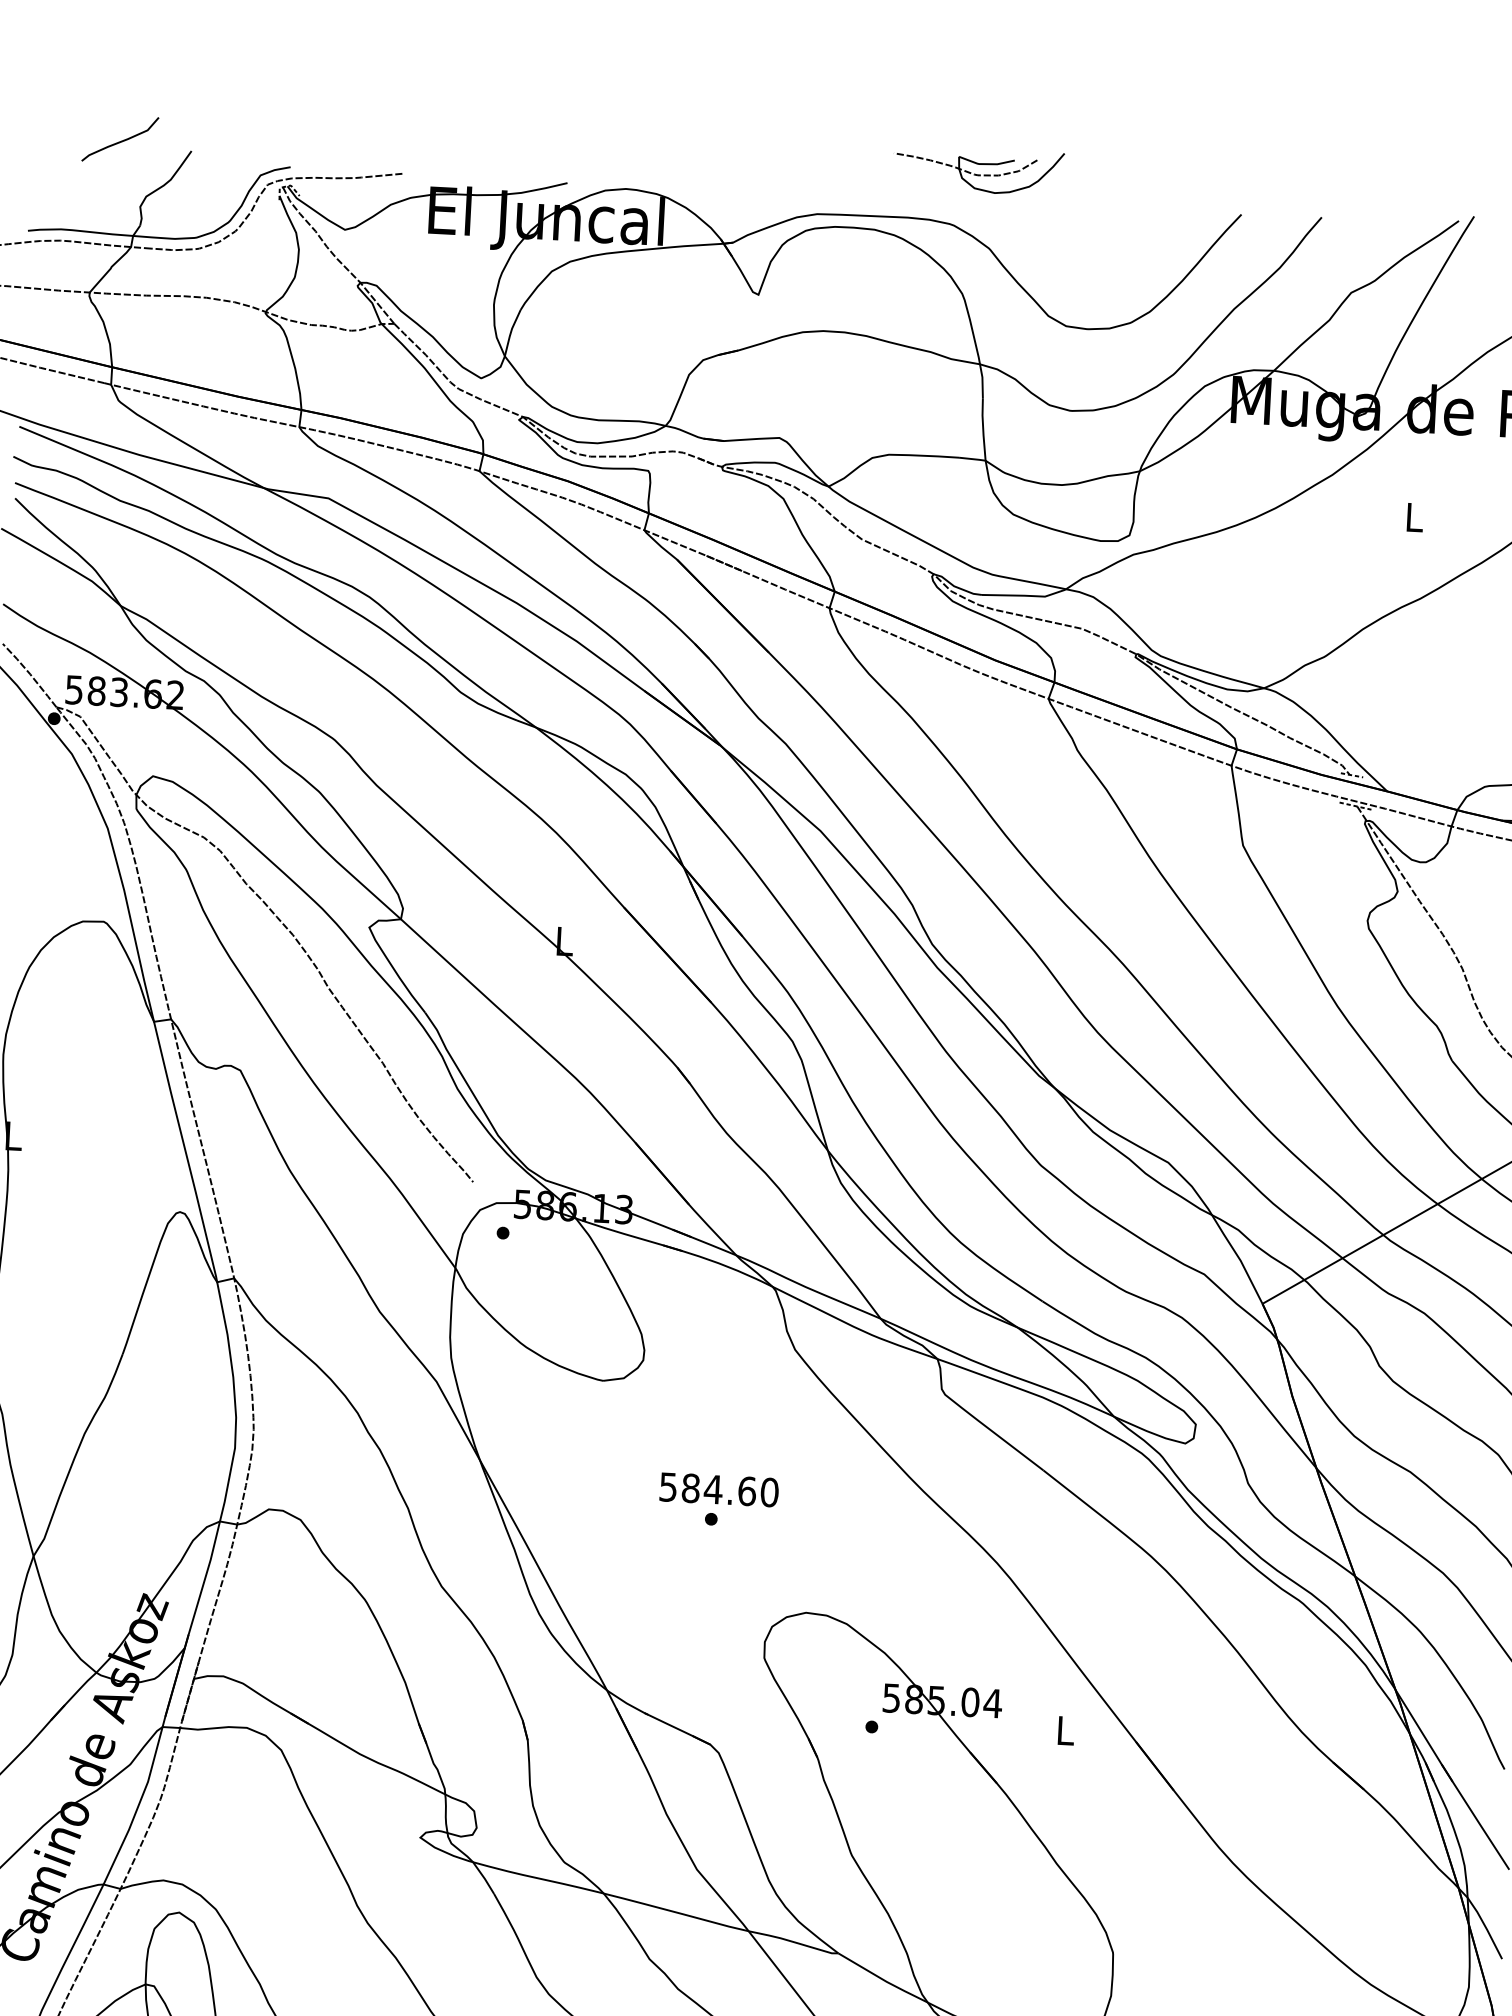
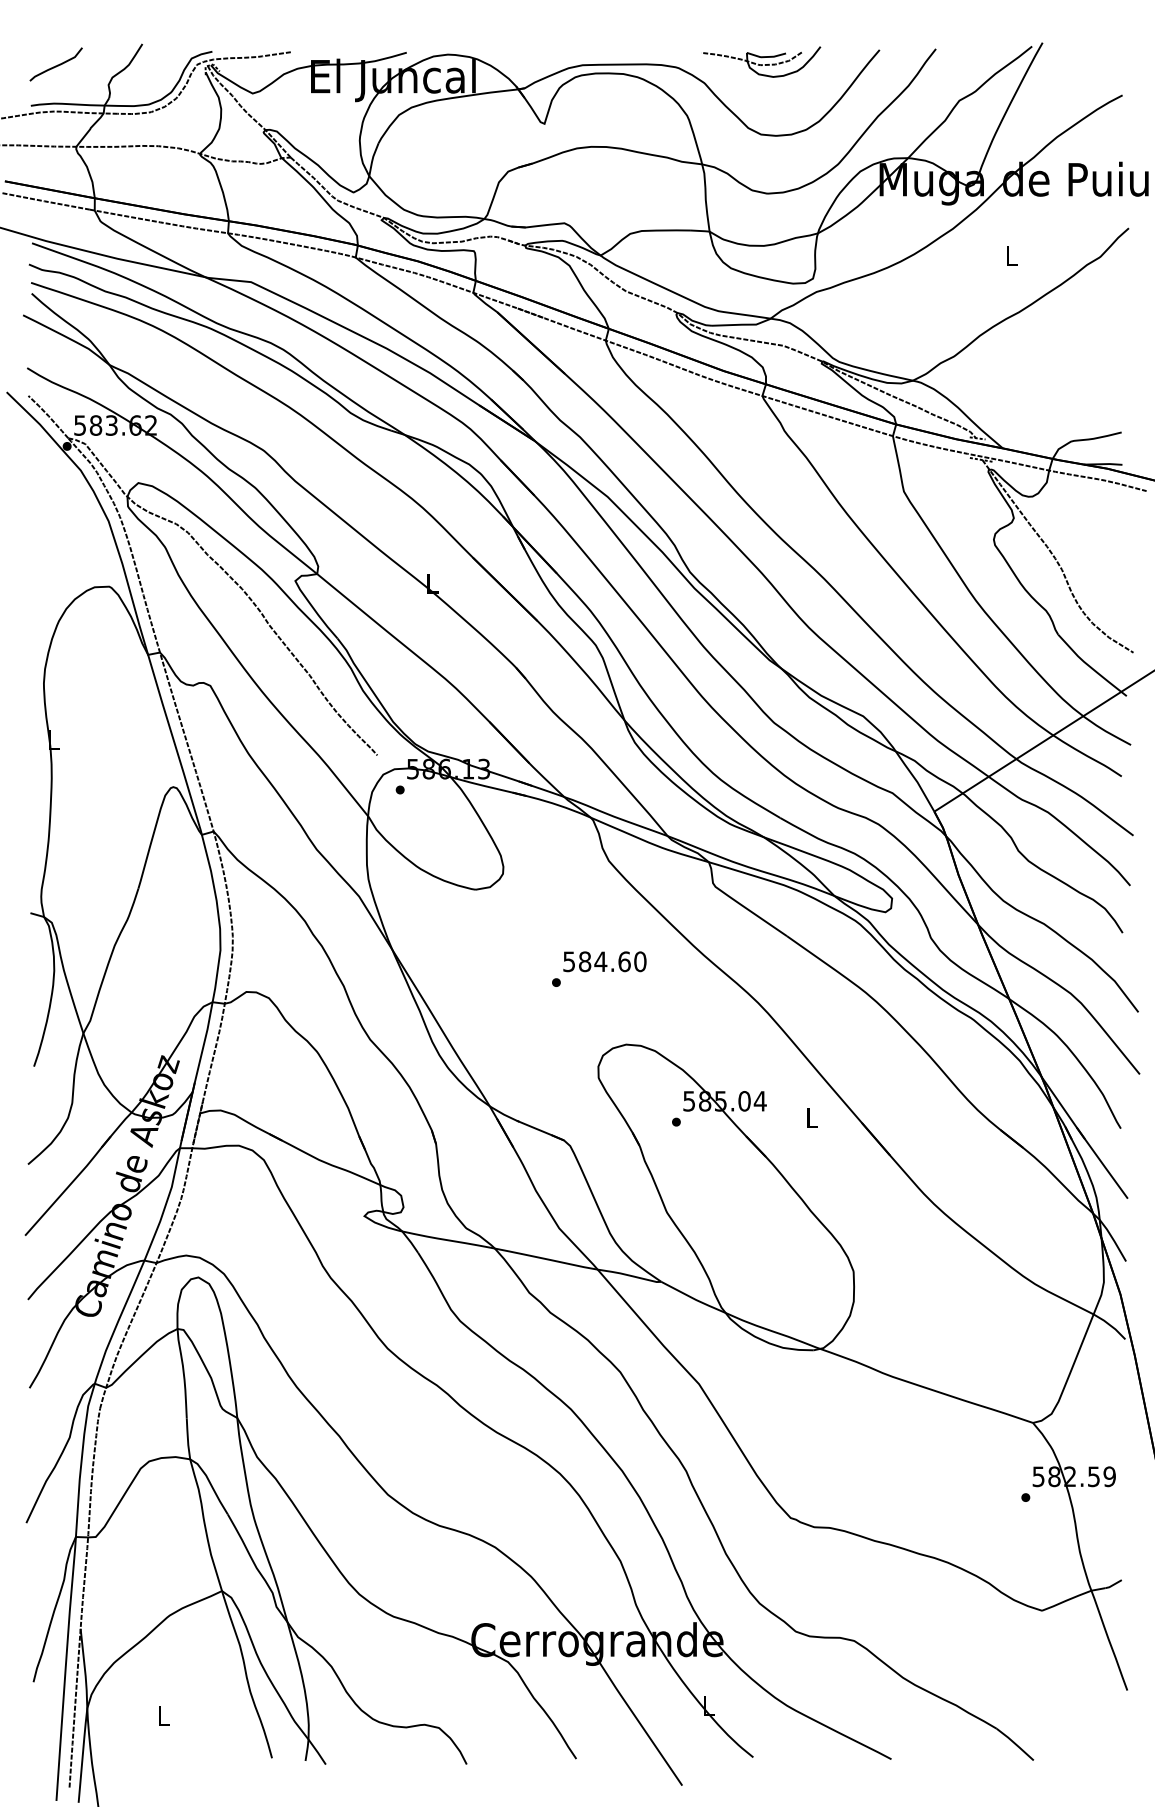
curve: (119, 140) -> (55, 65), moved
part: (980, 170) -> (762, 61), moved
text: (718, 1489) -> (604, 961), moved

